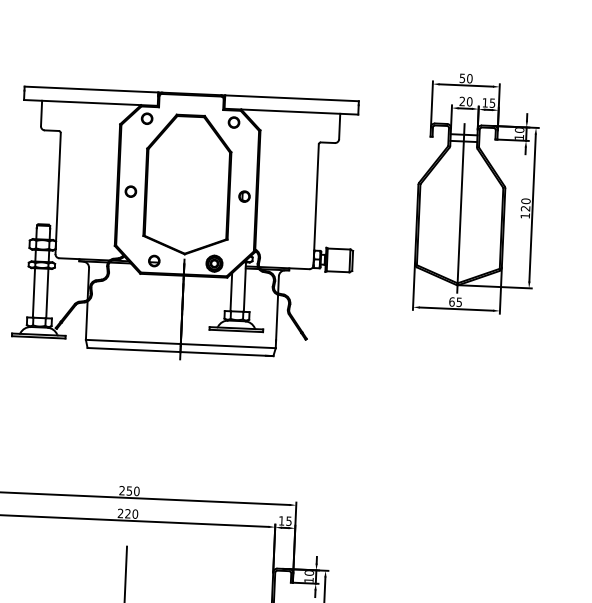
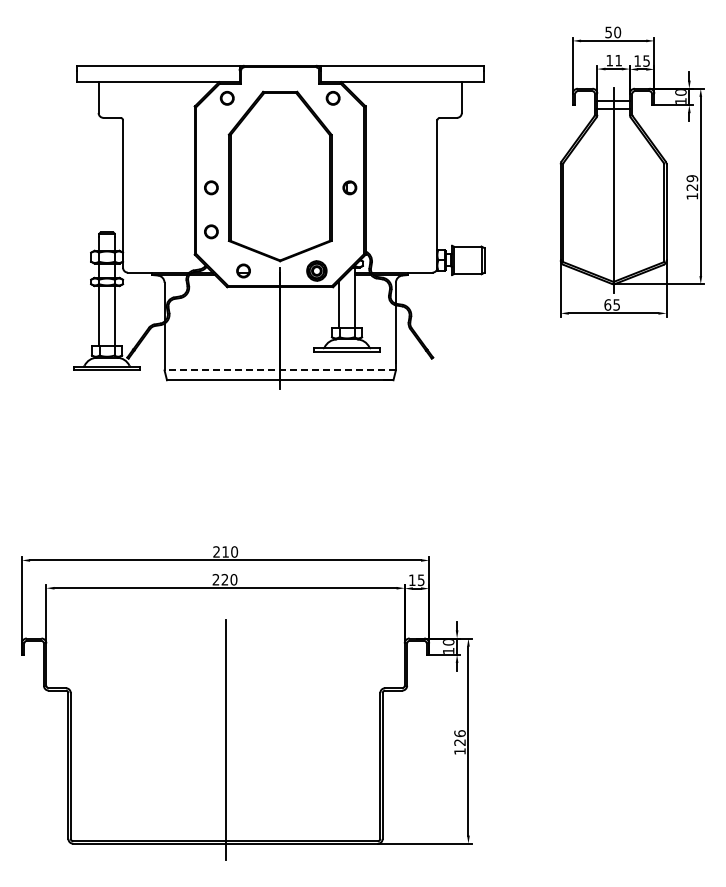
text: (466, 101) -> (614, 60), 20 -> 11
text: (526, 201) -> (692, 178), 120 -> 129
circle: (129, 227) -> (211, 231), added
line: (181, 344) -> (280, 370), solid -> dashed
text: (129, 490) -> (225, 551), 250 -> 210

